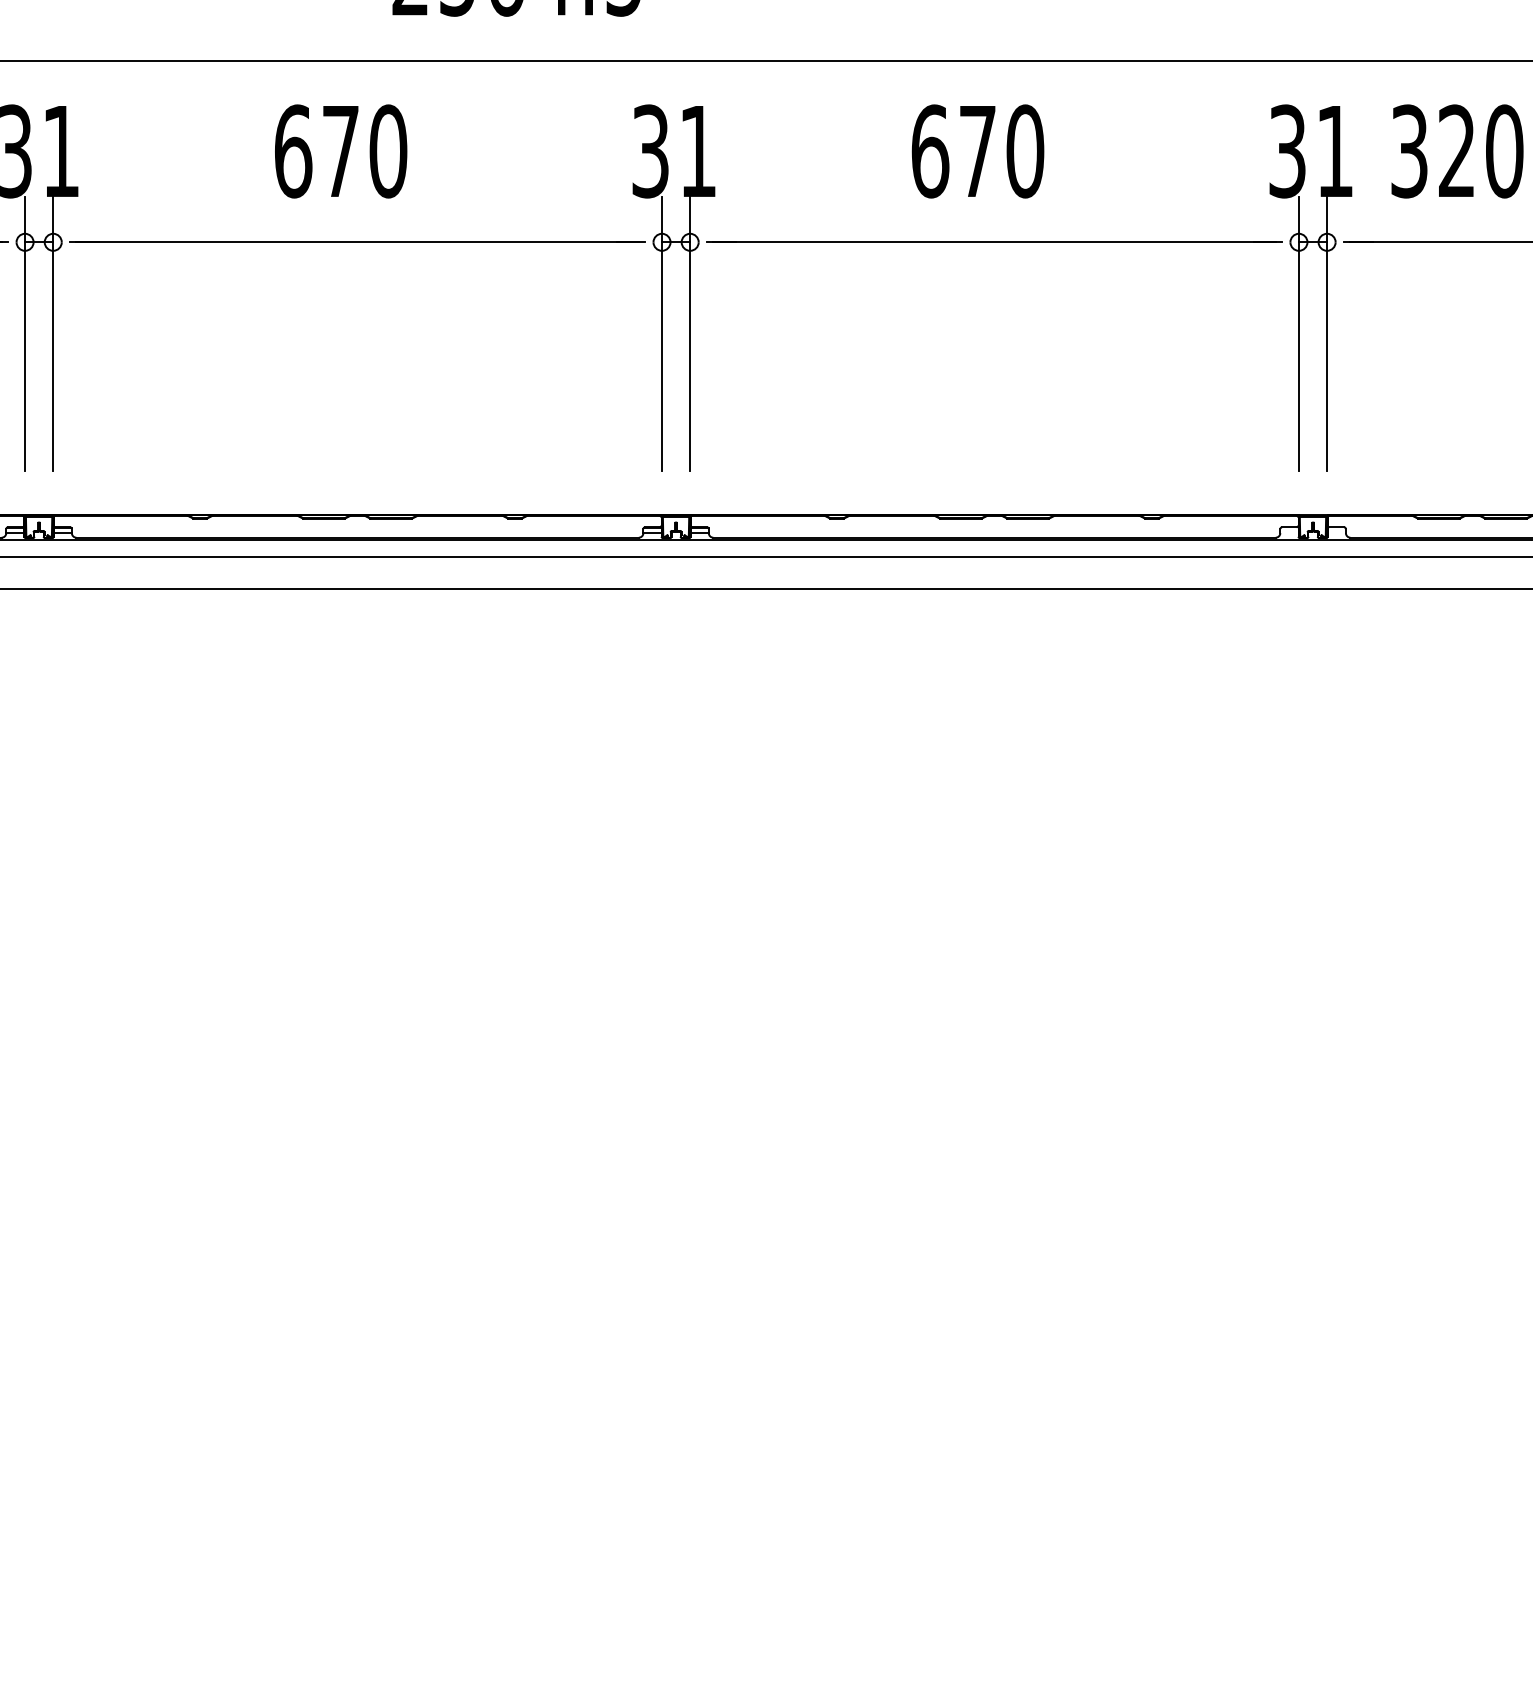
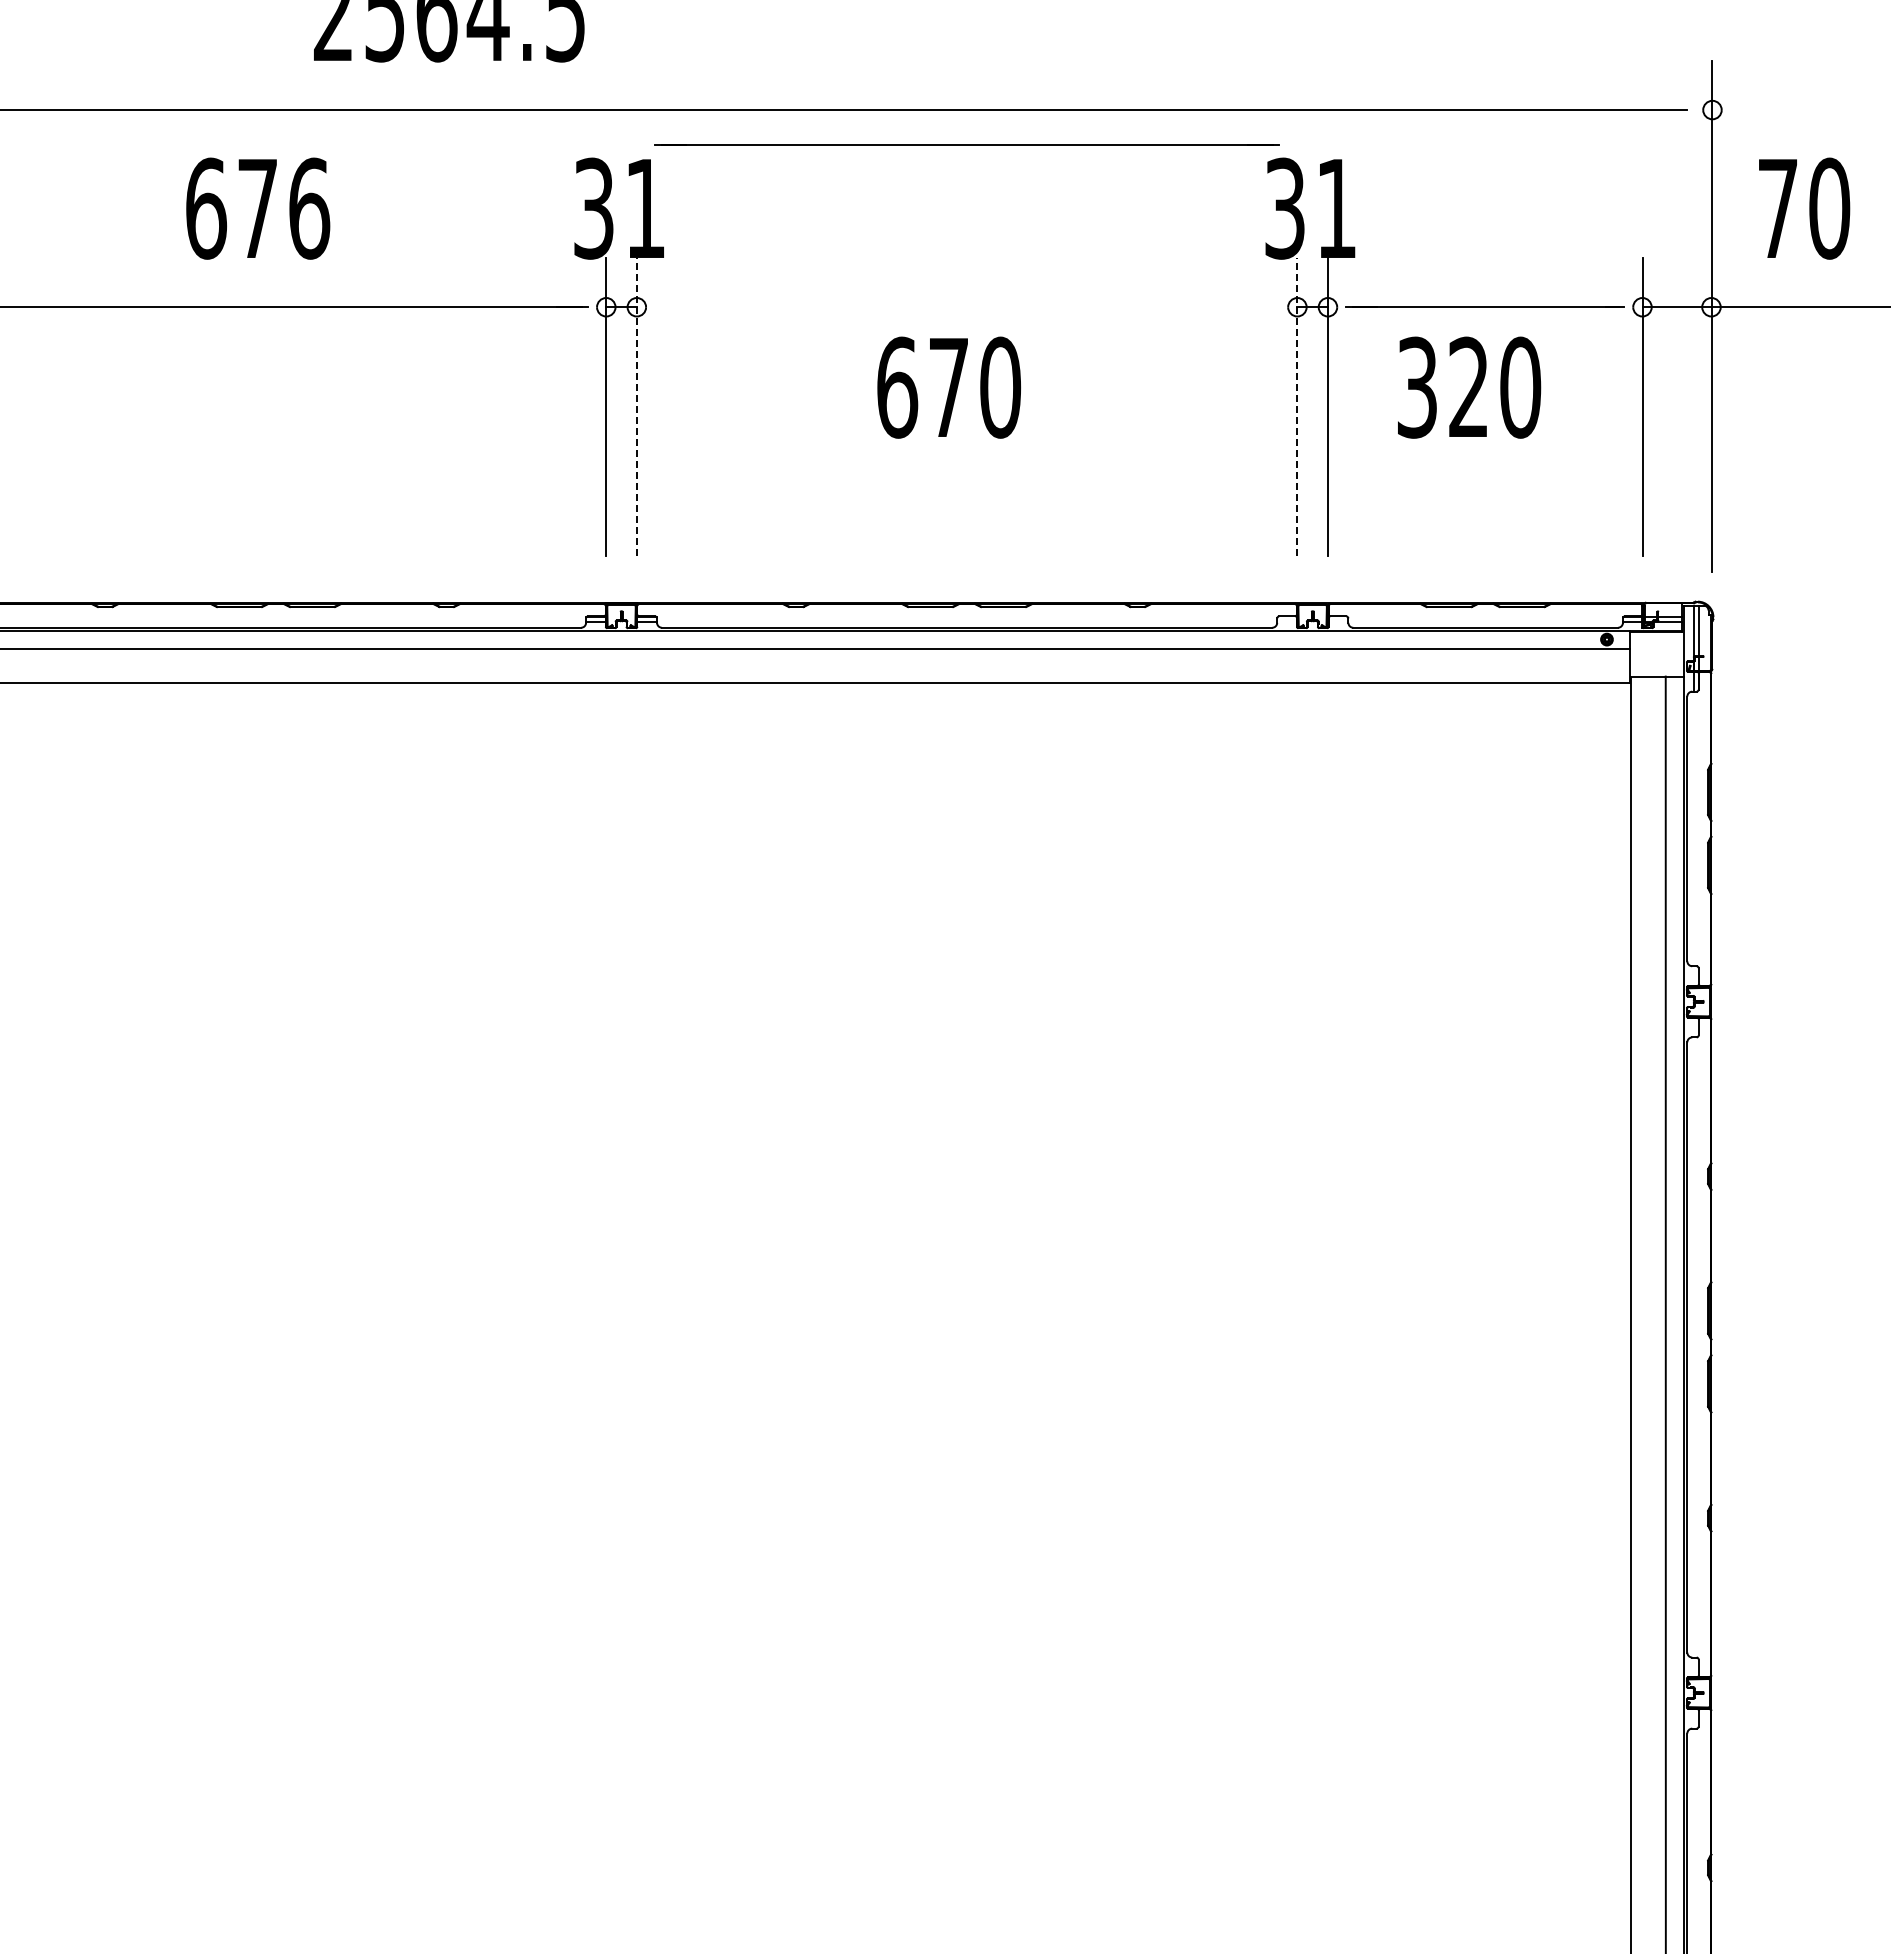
text: (388, 151) -> (309, 208), 670 -> 676
text: (977, 151) -> (948, 387), moved
text: (1457, 151) -> (1469, 387), moved
line: (993, 241) -> (966, 144), moved
line: (689, 333) -> (636, 406), solid -> dashed
line: (1299, 333) -> (1297, 406), solid -> dashed

